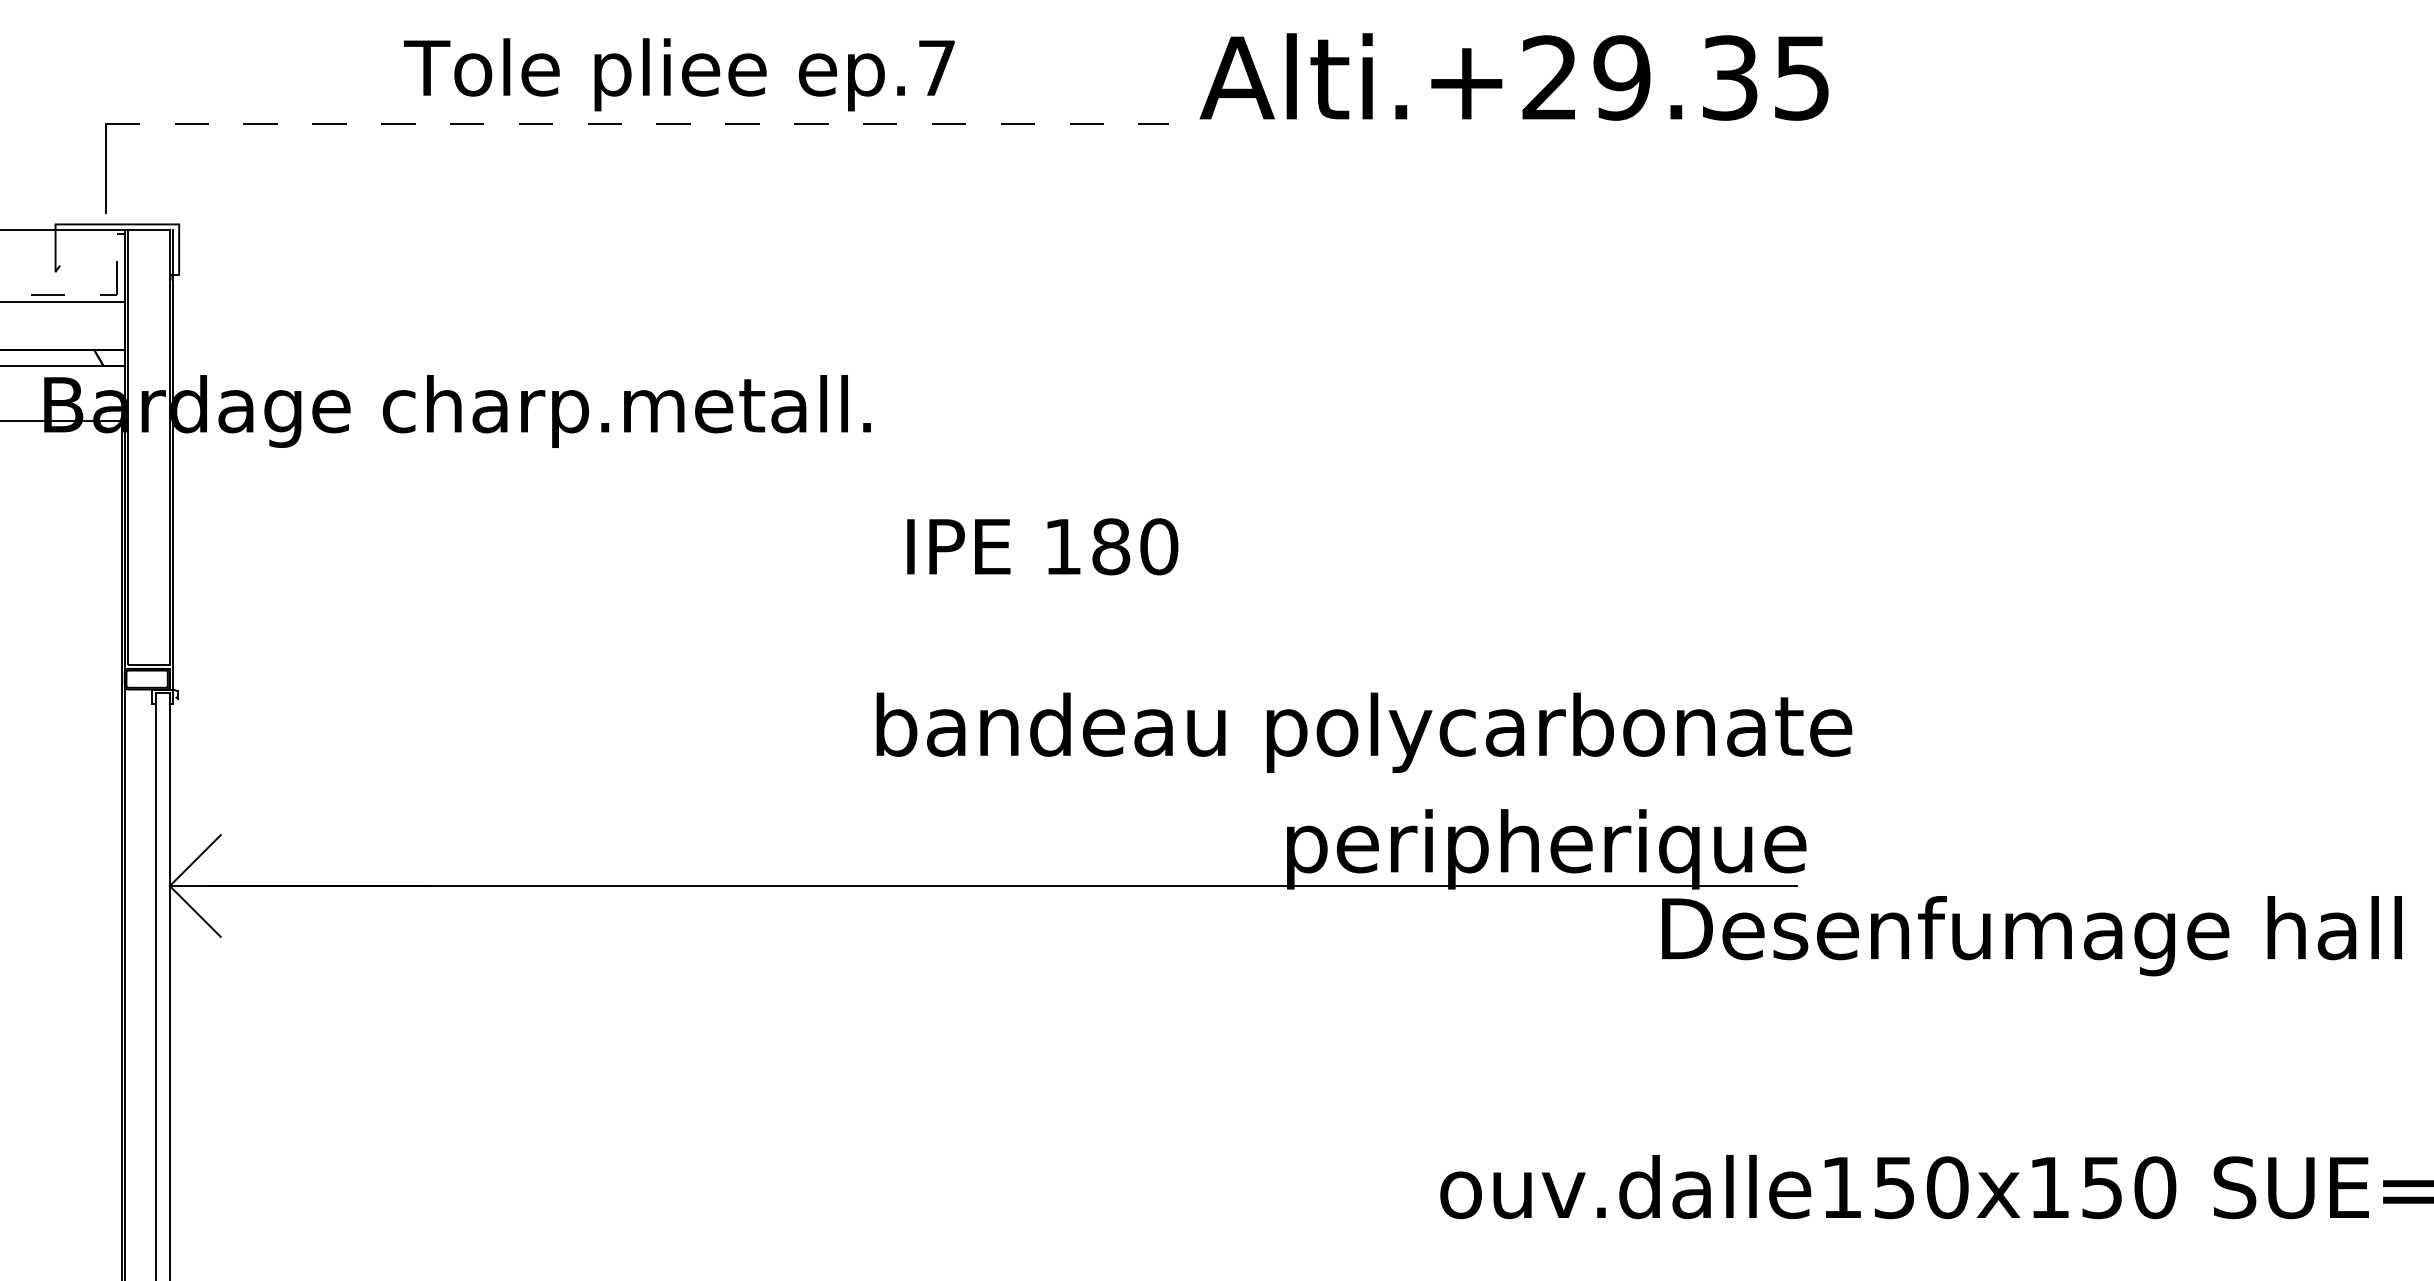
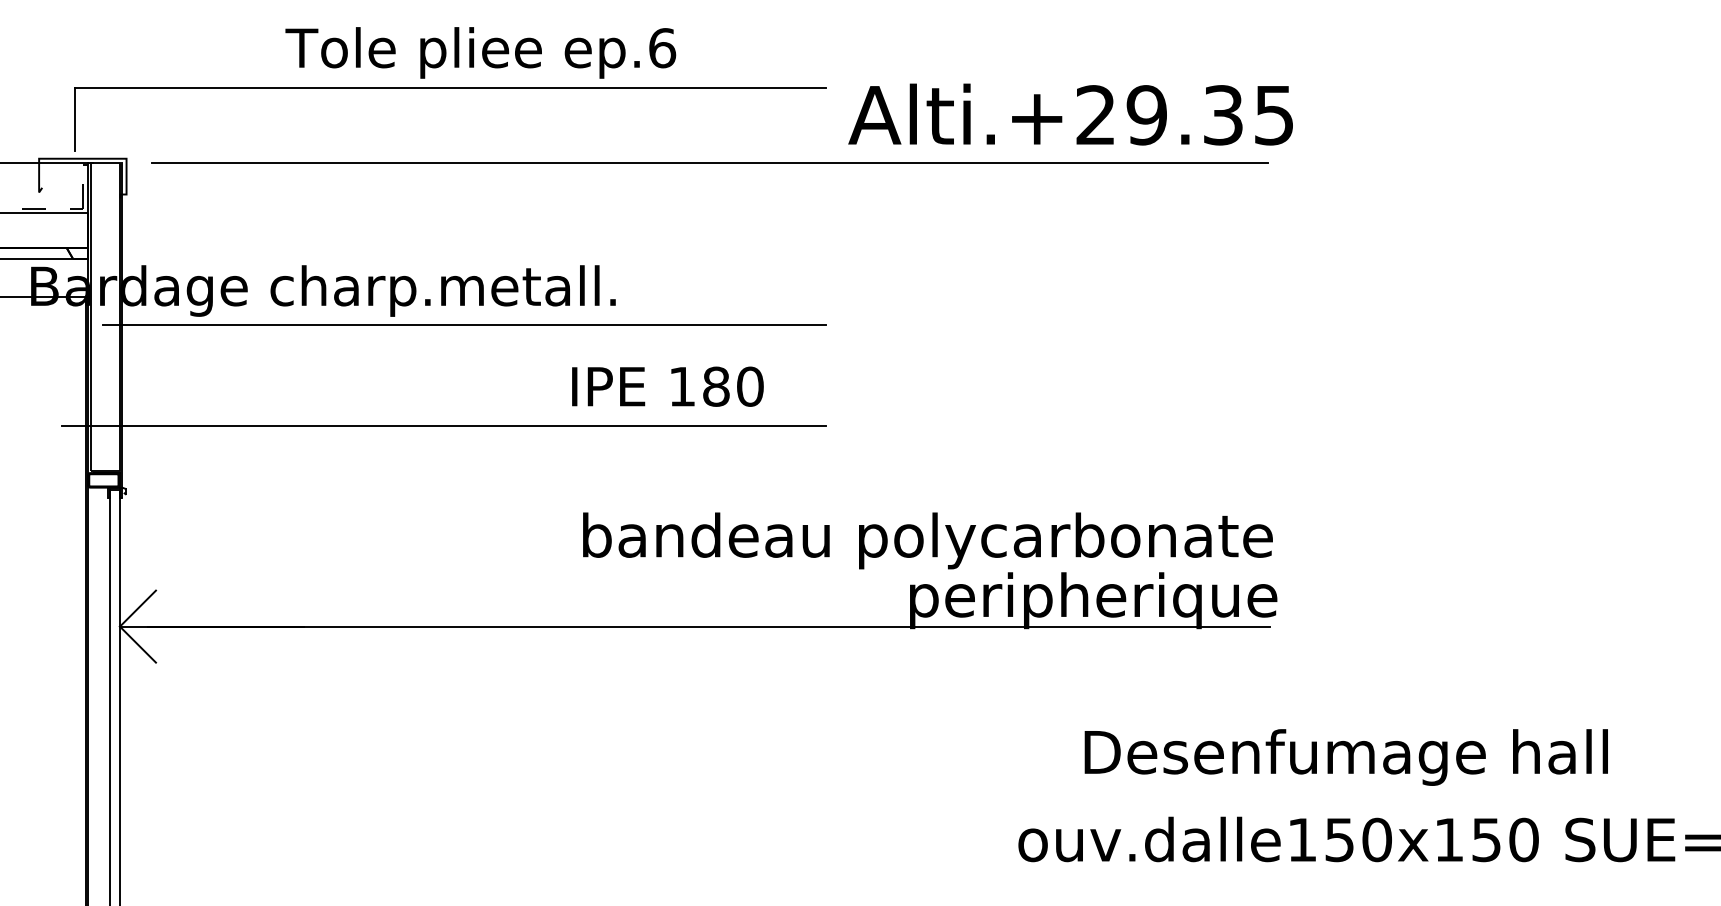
text: (937, 67) -> (662, 47), ep.7 -> ep.6
text: (1513, 76) -> (1070, 114), moved
line: (637, 123) -> (450, 87), dashed -> solid
line: (1003, 229) -> (709, 162), added
line: (656, 459) -> (464, 324), added
text: (1042, 546) -> (667, 386), moved
line: (628, 602) -> (444, 426), added
text: (1364, 732) -> (928, 540), moved
text: (2031, 936) -> (1345, 757), moved

